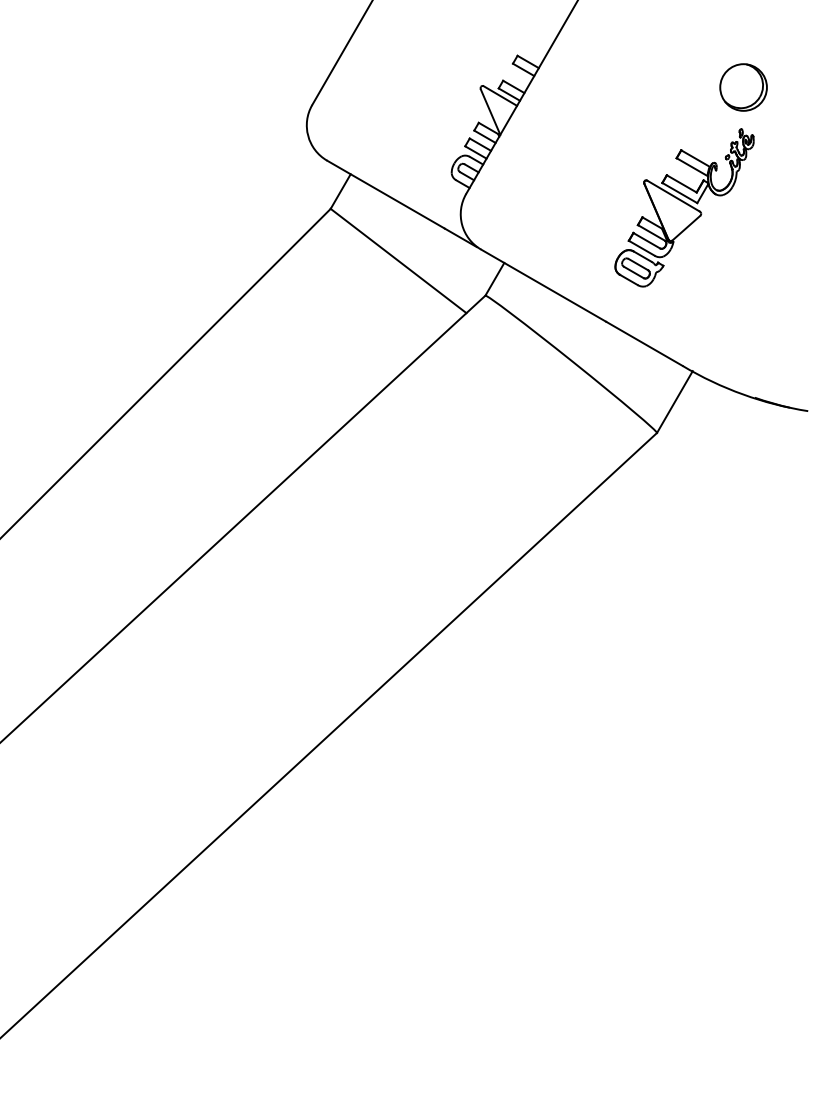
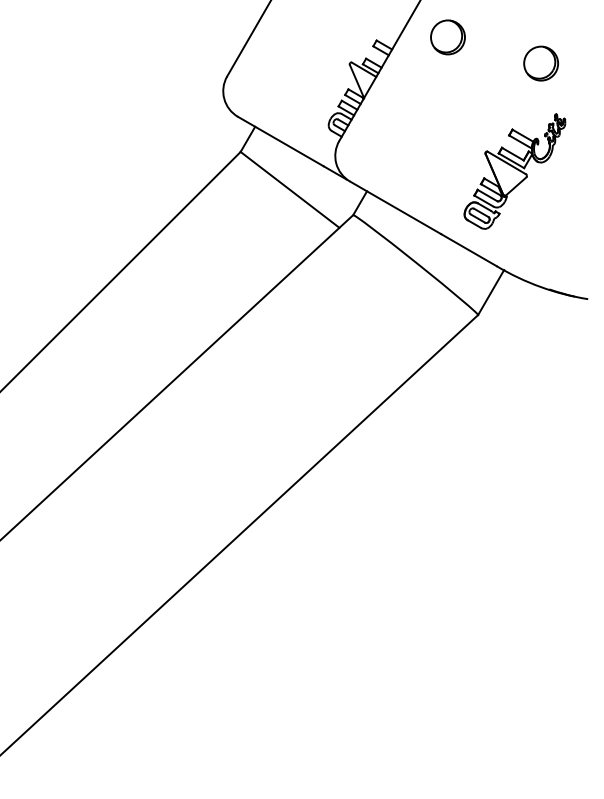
part: (615, 51) -> (447, 37), added
part: (684, 207) -> (514, 171), moved

